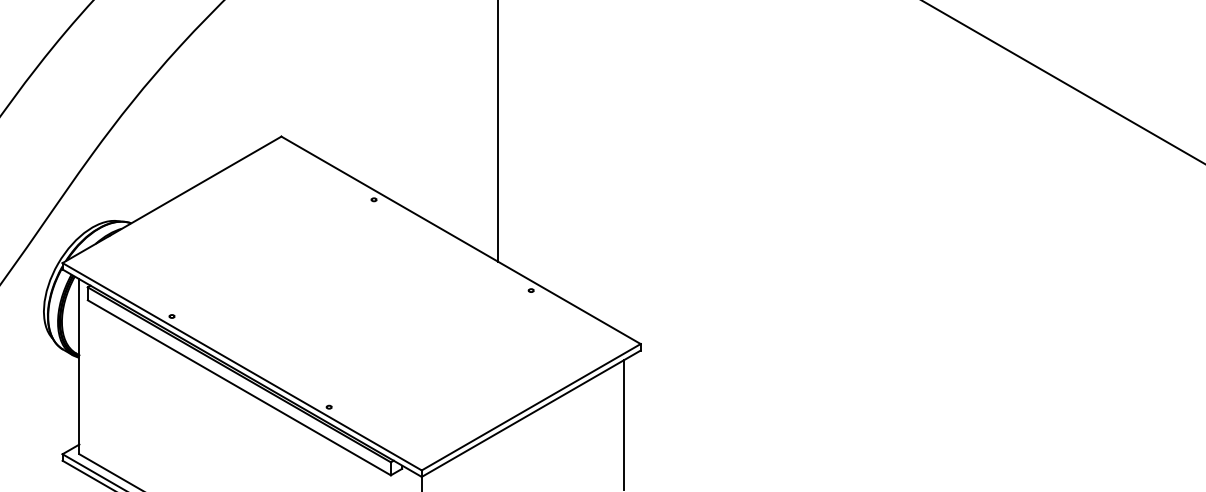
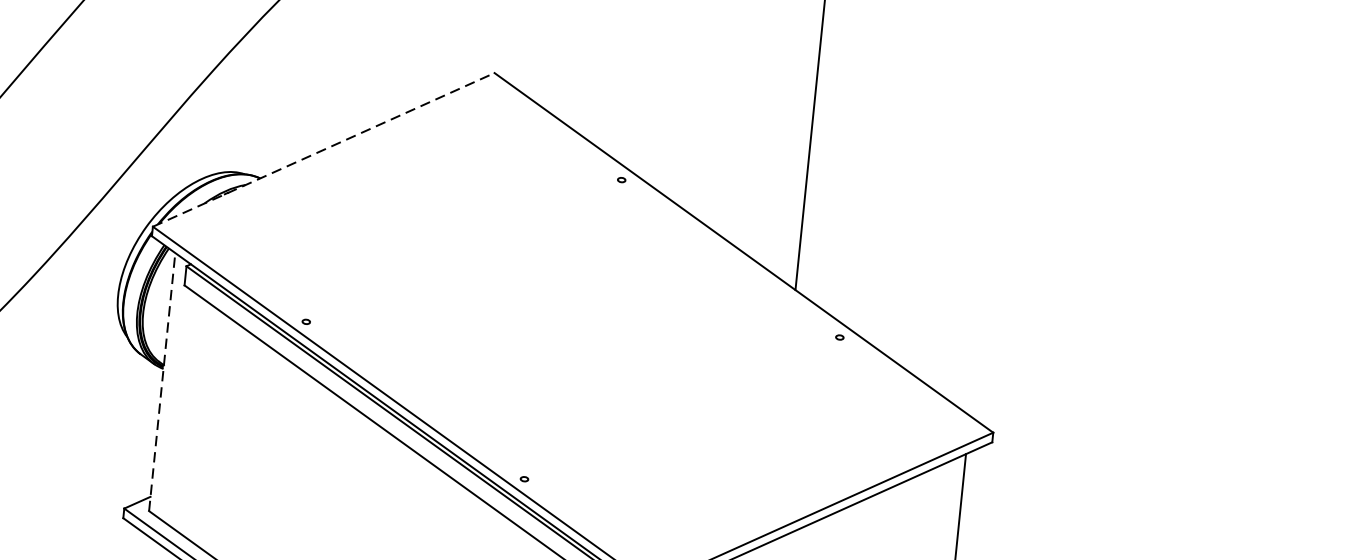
line: (172, 199) -> (324, 149), solid -> dashed
line: (79, 366) -> (162, 381), solid -> dashed

